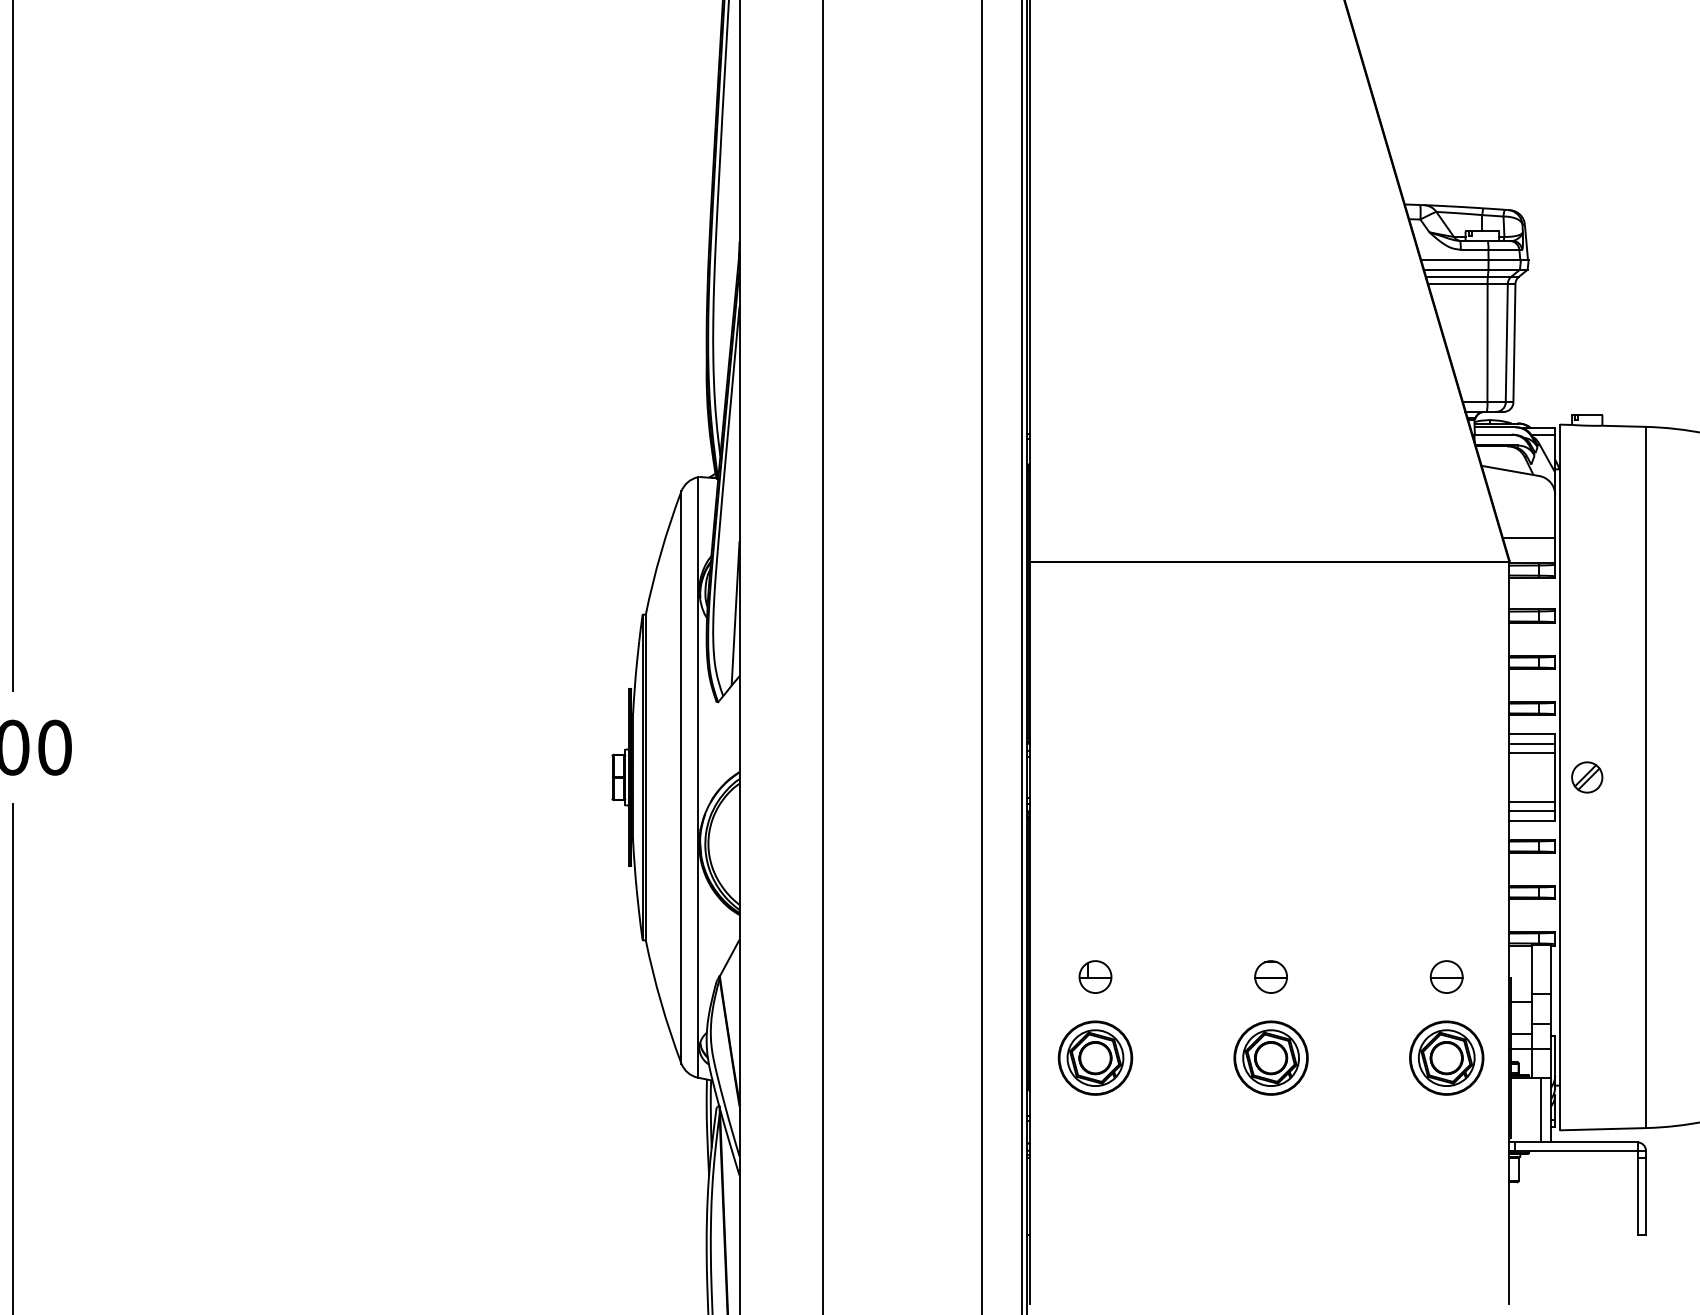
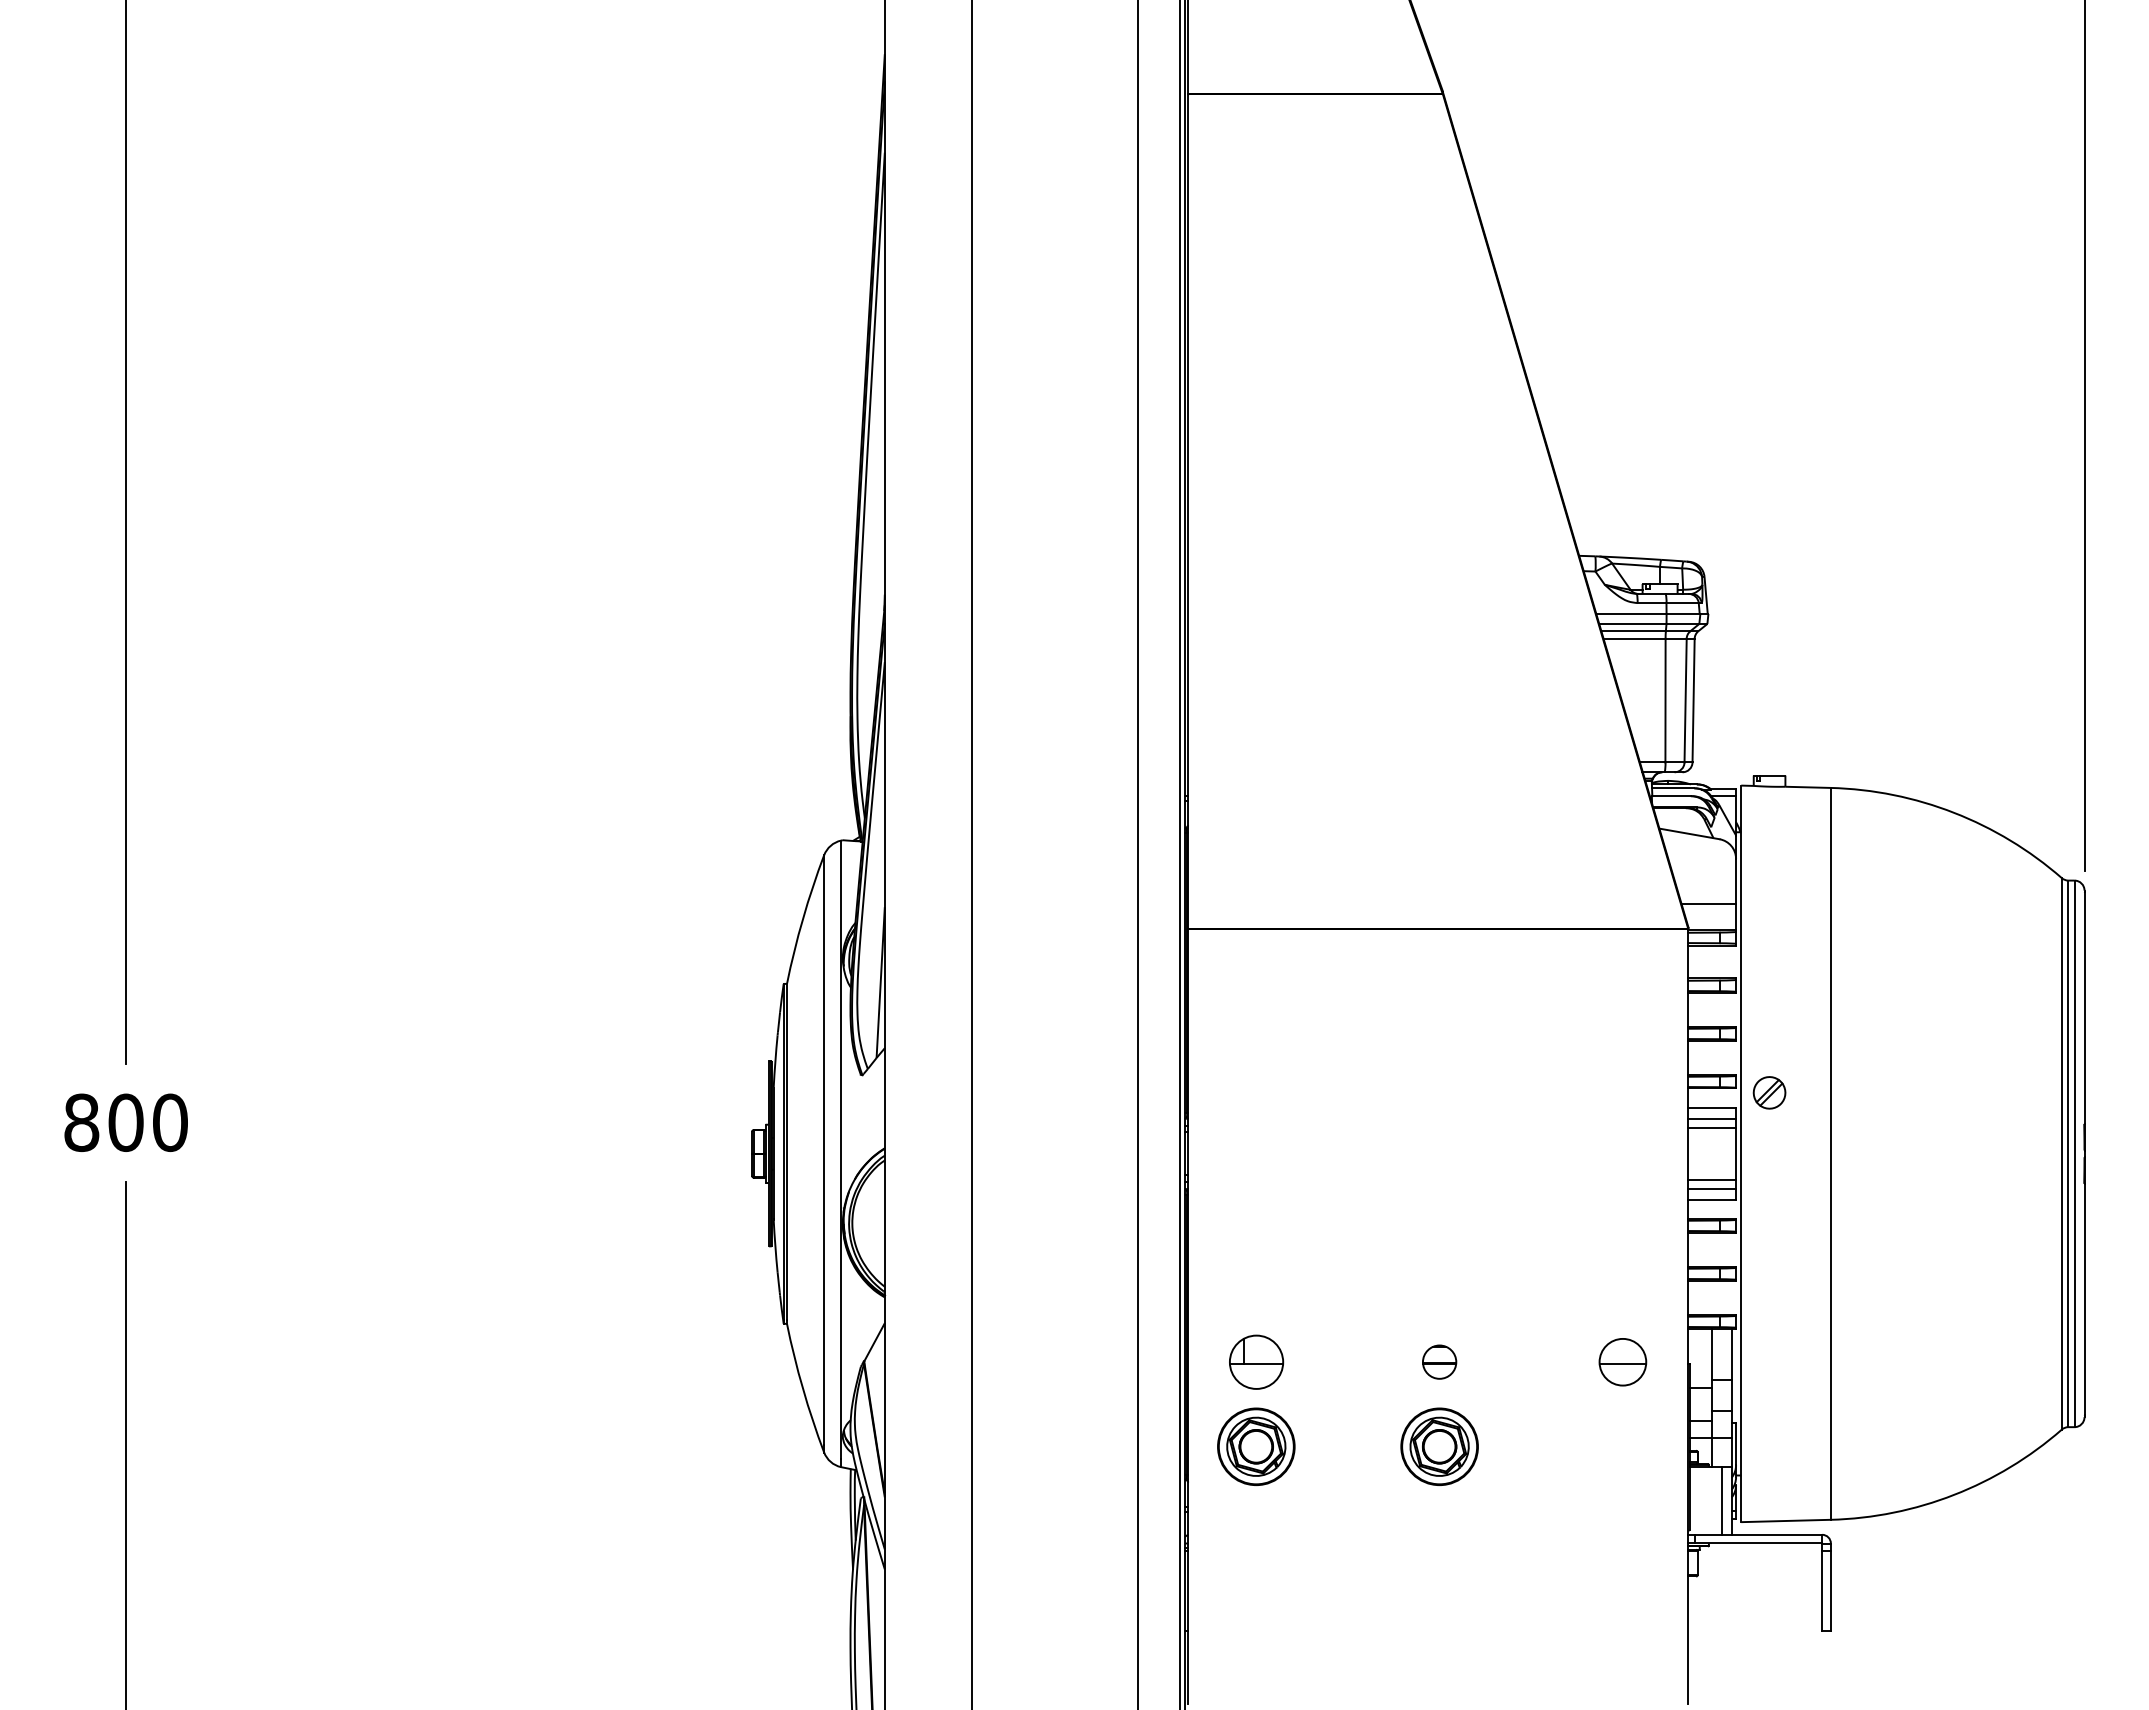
part: (1587, 777) -> (1769, 1092), moved
part: (1094, 976) -> (1255, 1361), size x1.6
part: (1446, 976) -> (1622, 1361), size x1.4
part: (1446, 1057) -> (1622, 1446), removed

